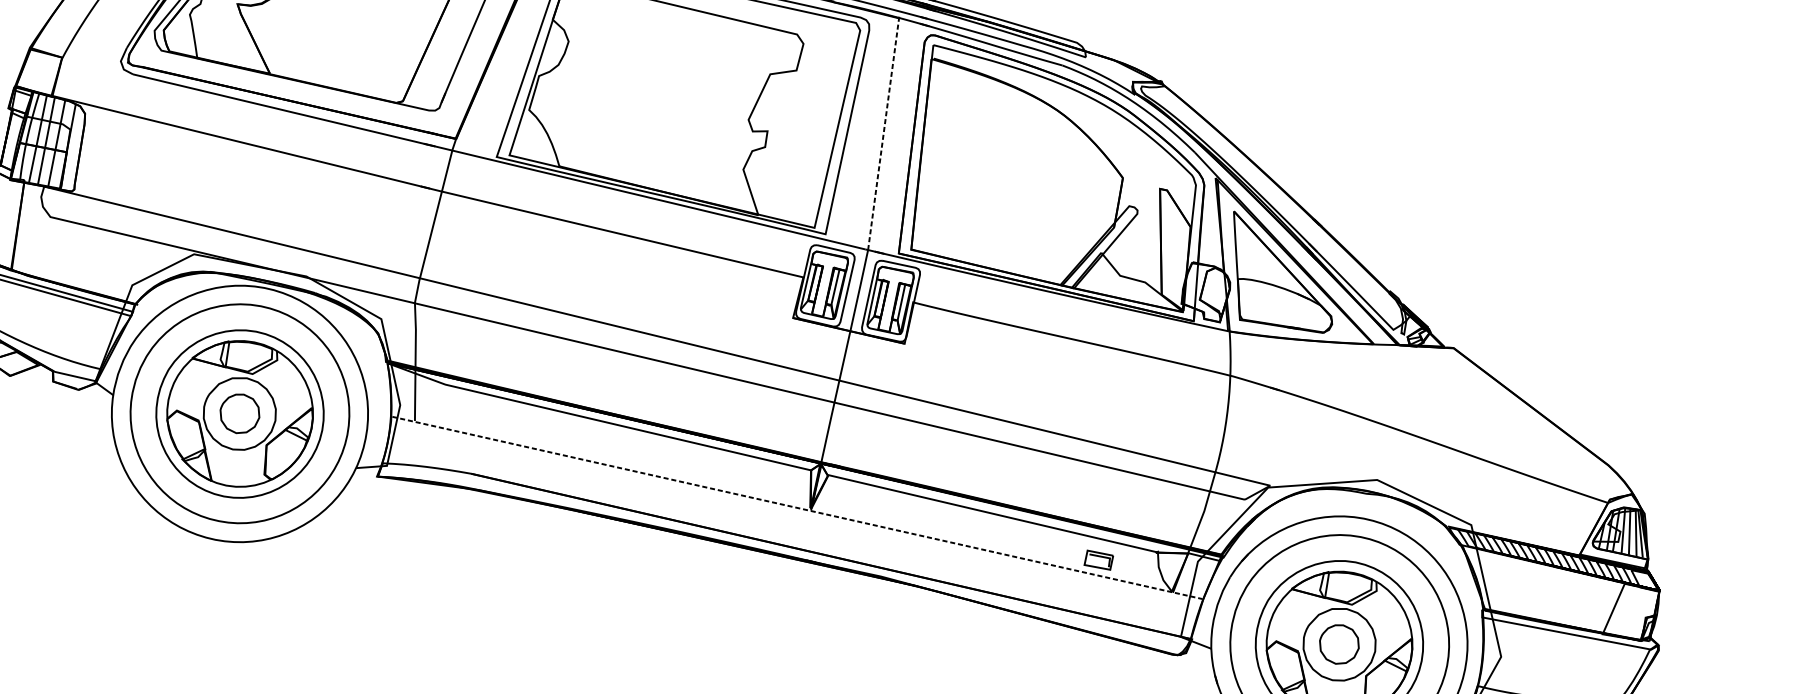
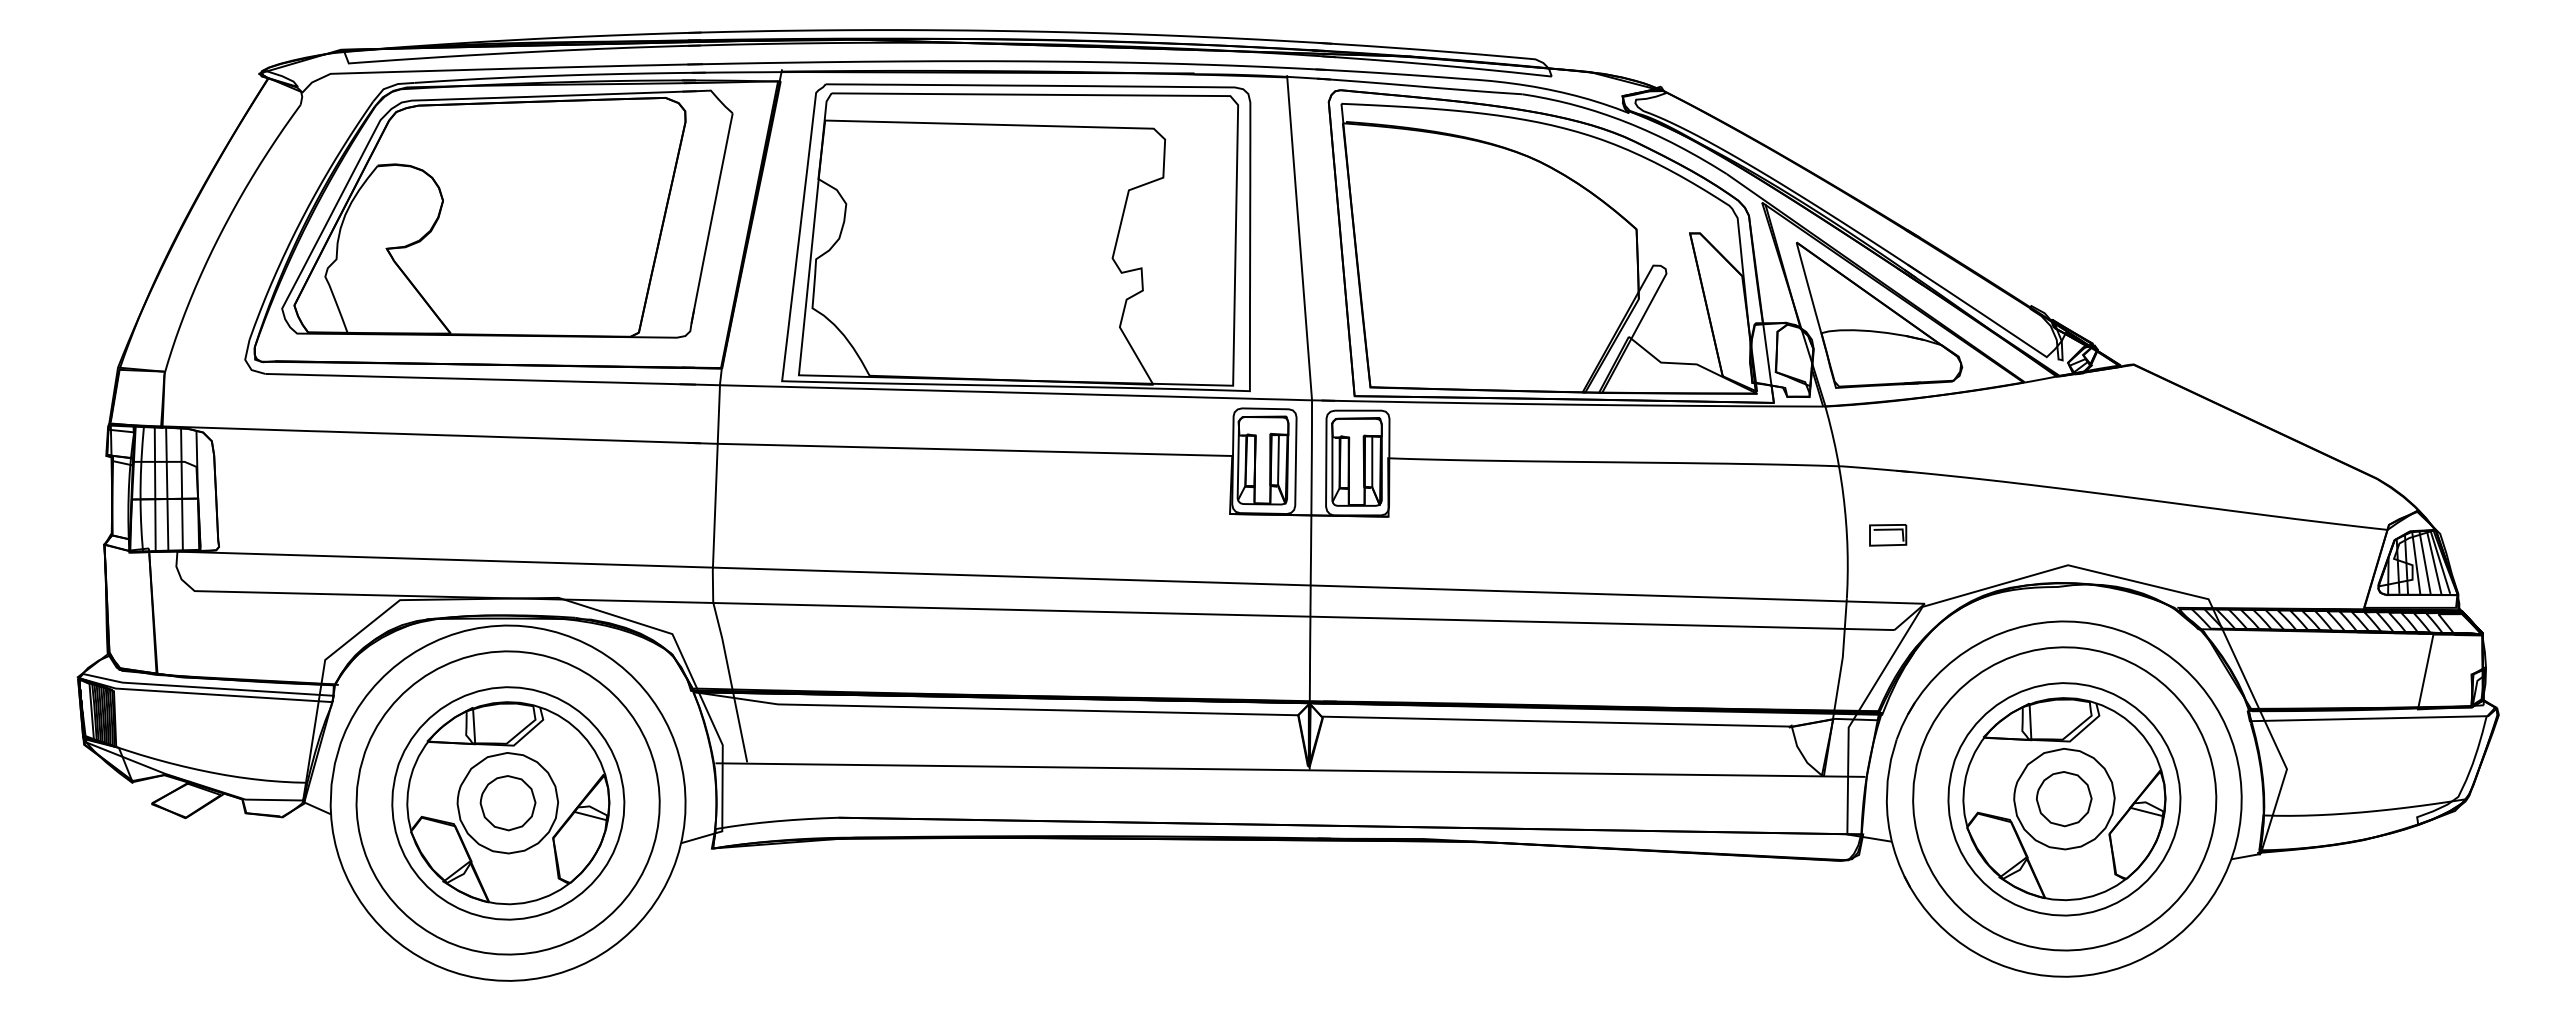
line: (883, 133) -> (1299, 237), dashed -> solid
line: (798, 508) -> (1291, 770), dashed -> solid
part: (1099, 560) -> (1888, 535), moved

